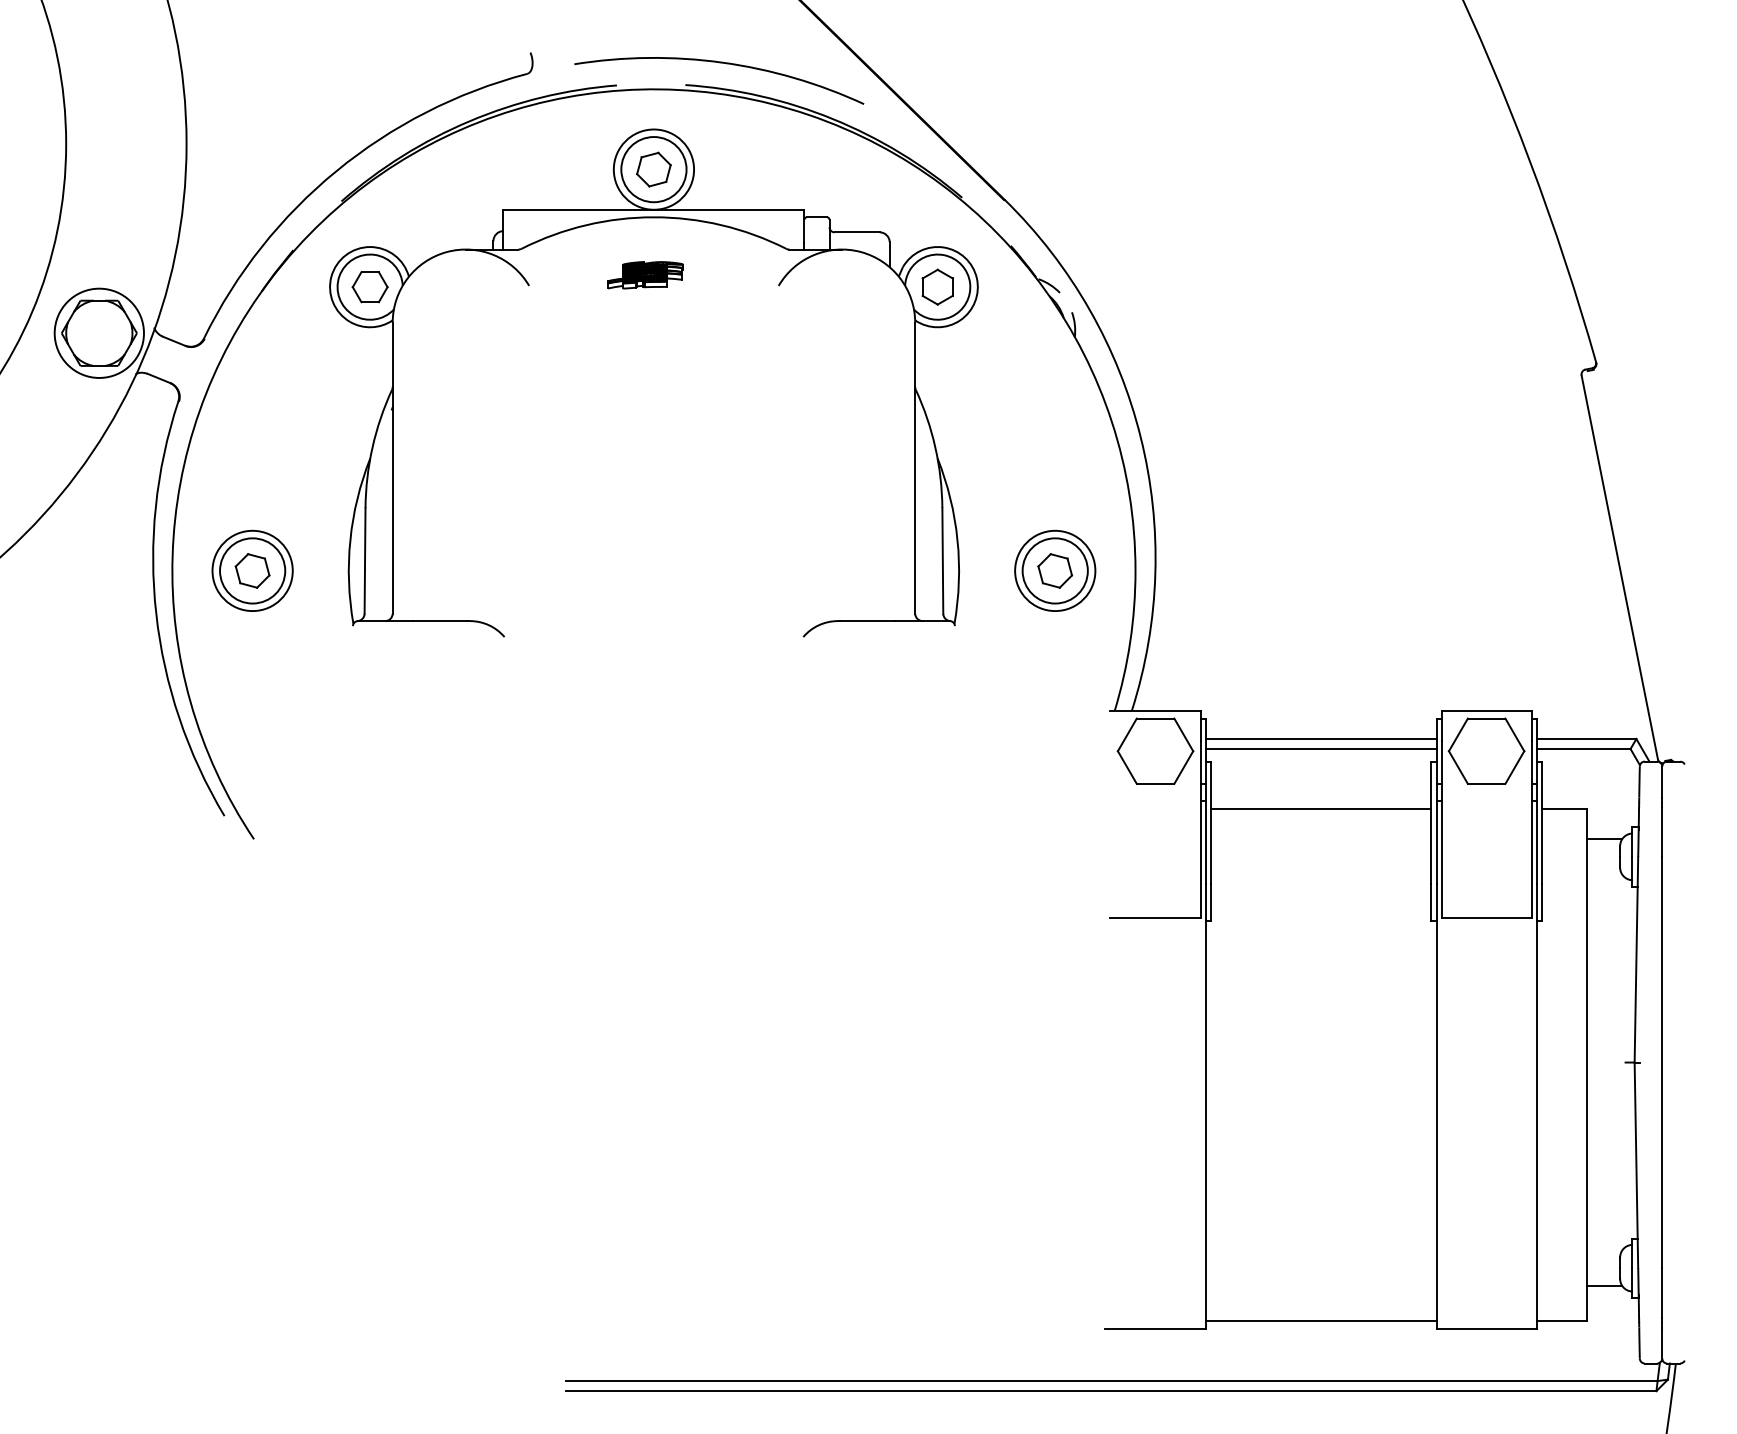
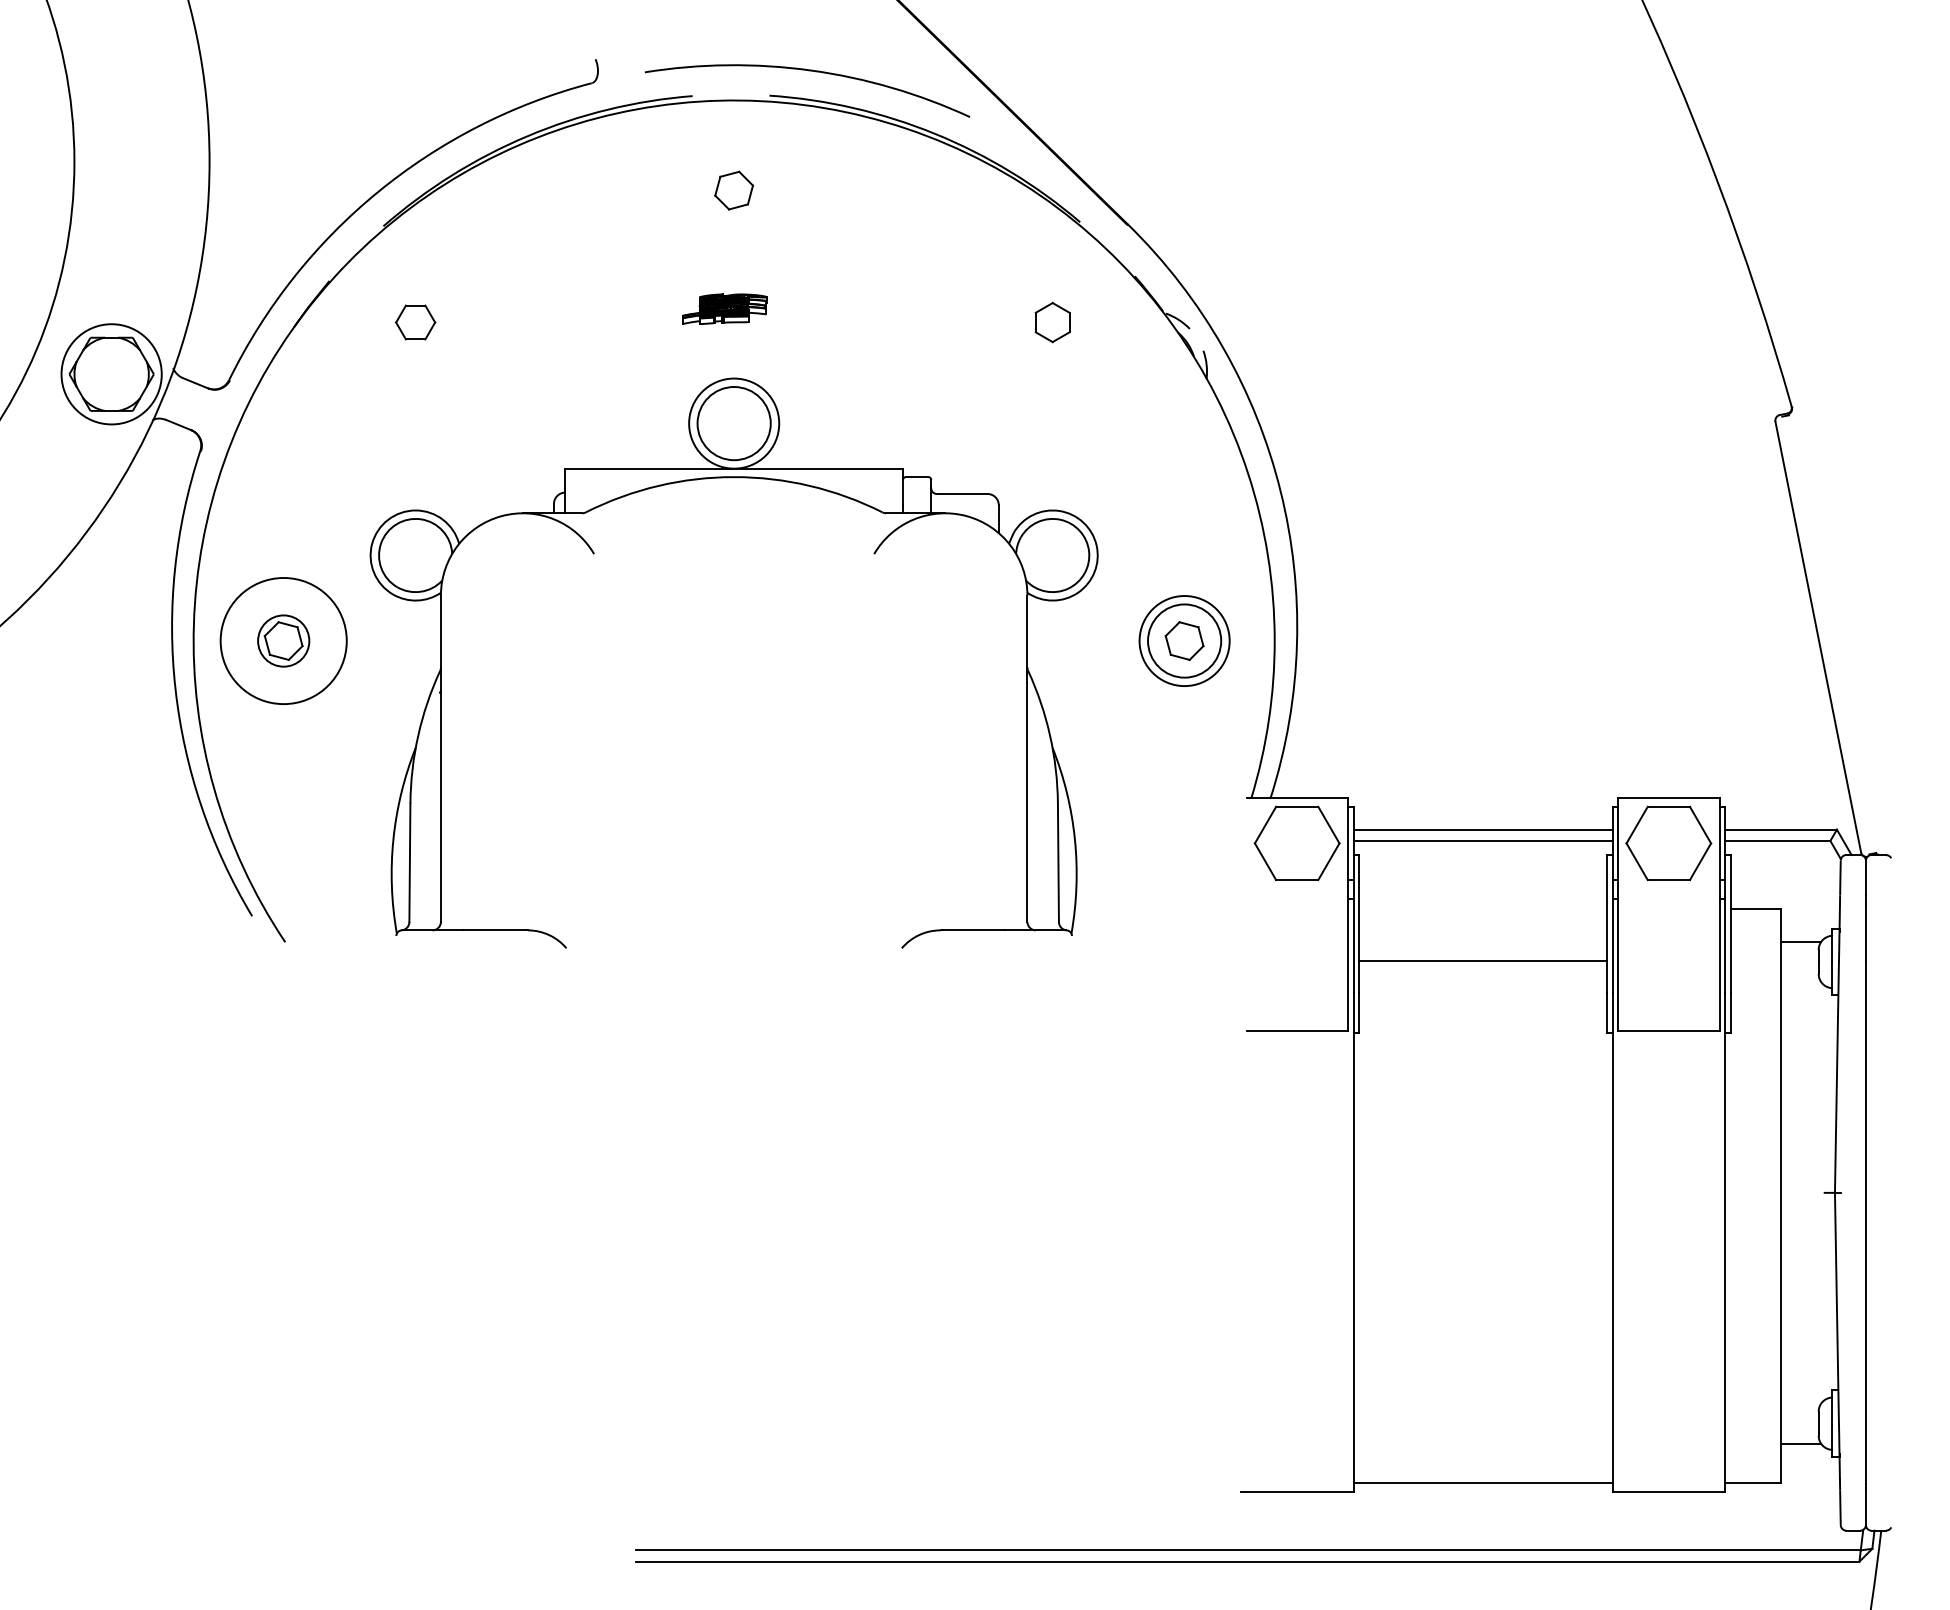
part: (529, 285) -> (594, 553), moved
circle: (252, 570) -> (283, 640), size x0.7
circle: (252, 571) -> (283, 641), size x1.4
line: (1320, 809) -> (1482, 960), moved

